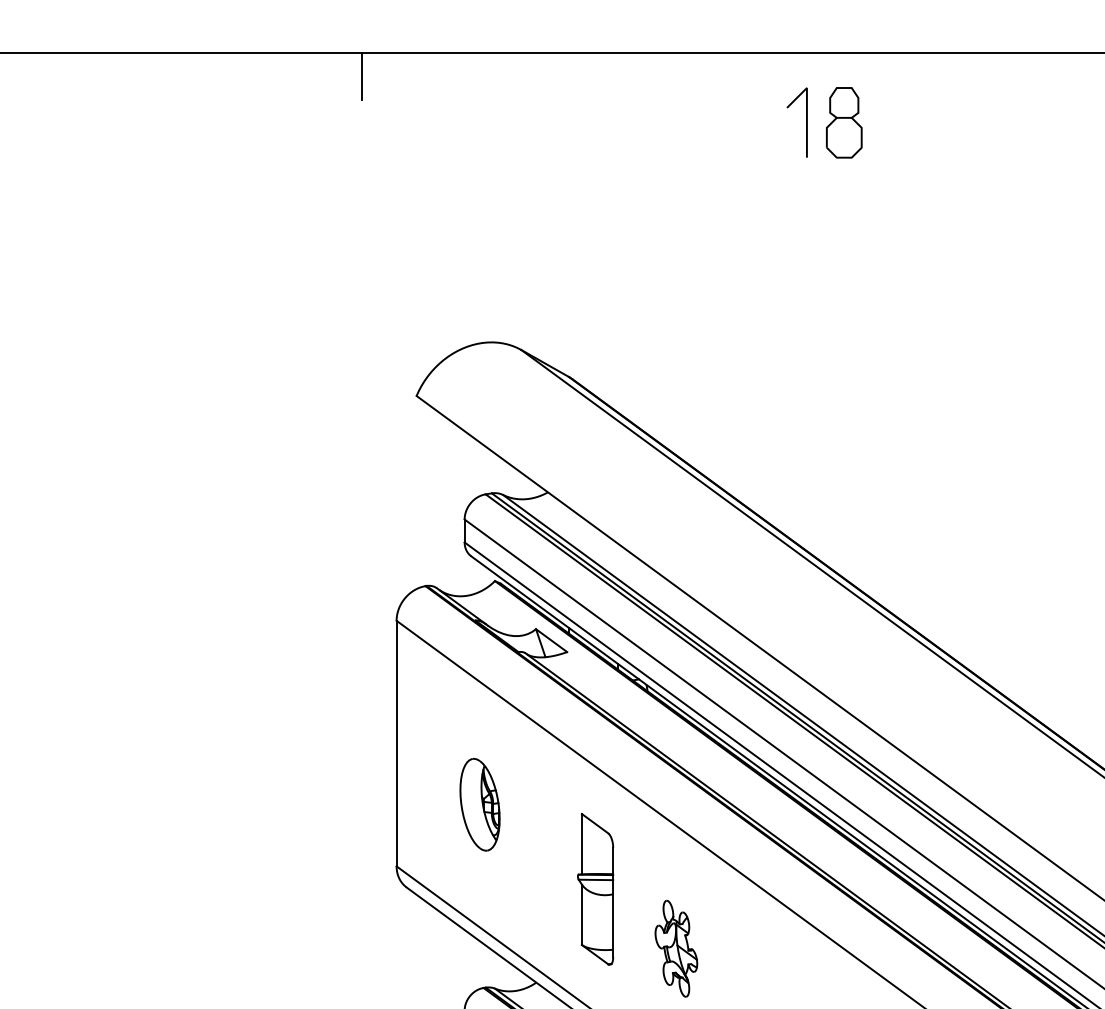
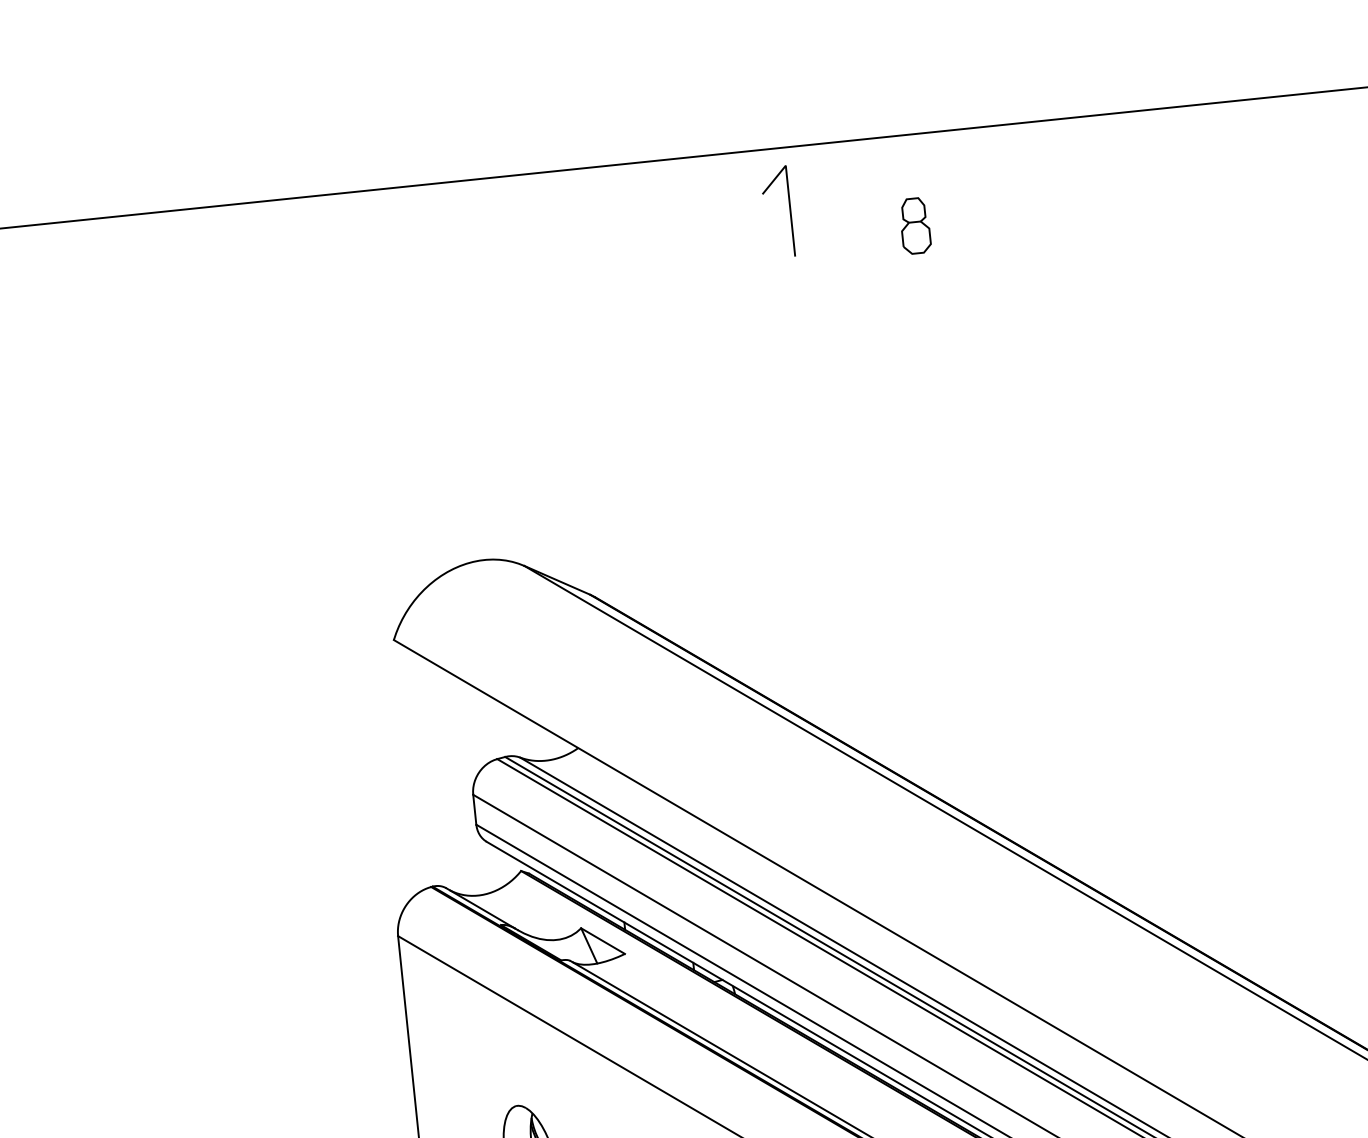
line: (362, 76) -> (280, 230), removed
line: (806, 122) -> (789, 210), moved
part: (844, 122) -> (915, 225), size x0.6

